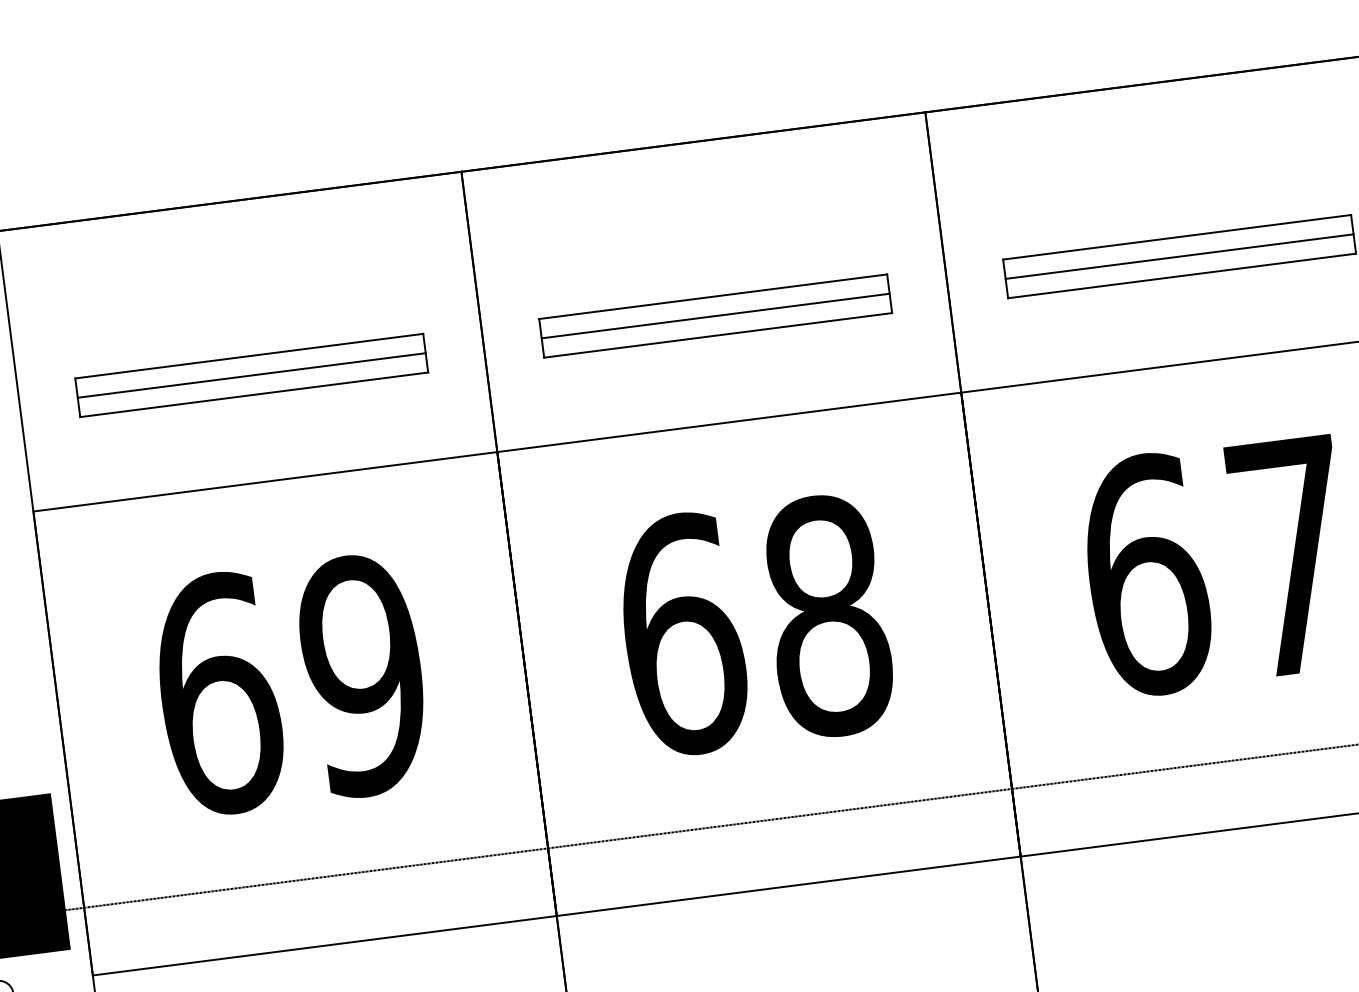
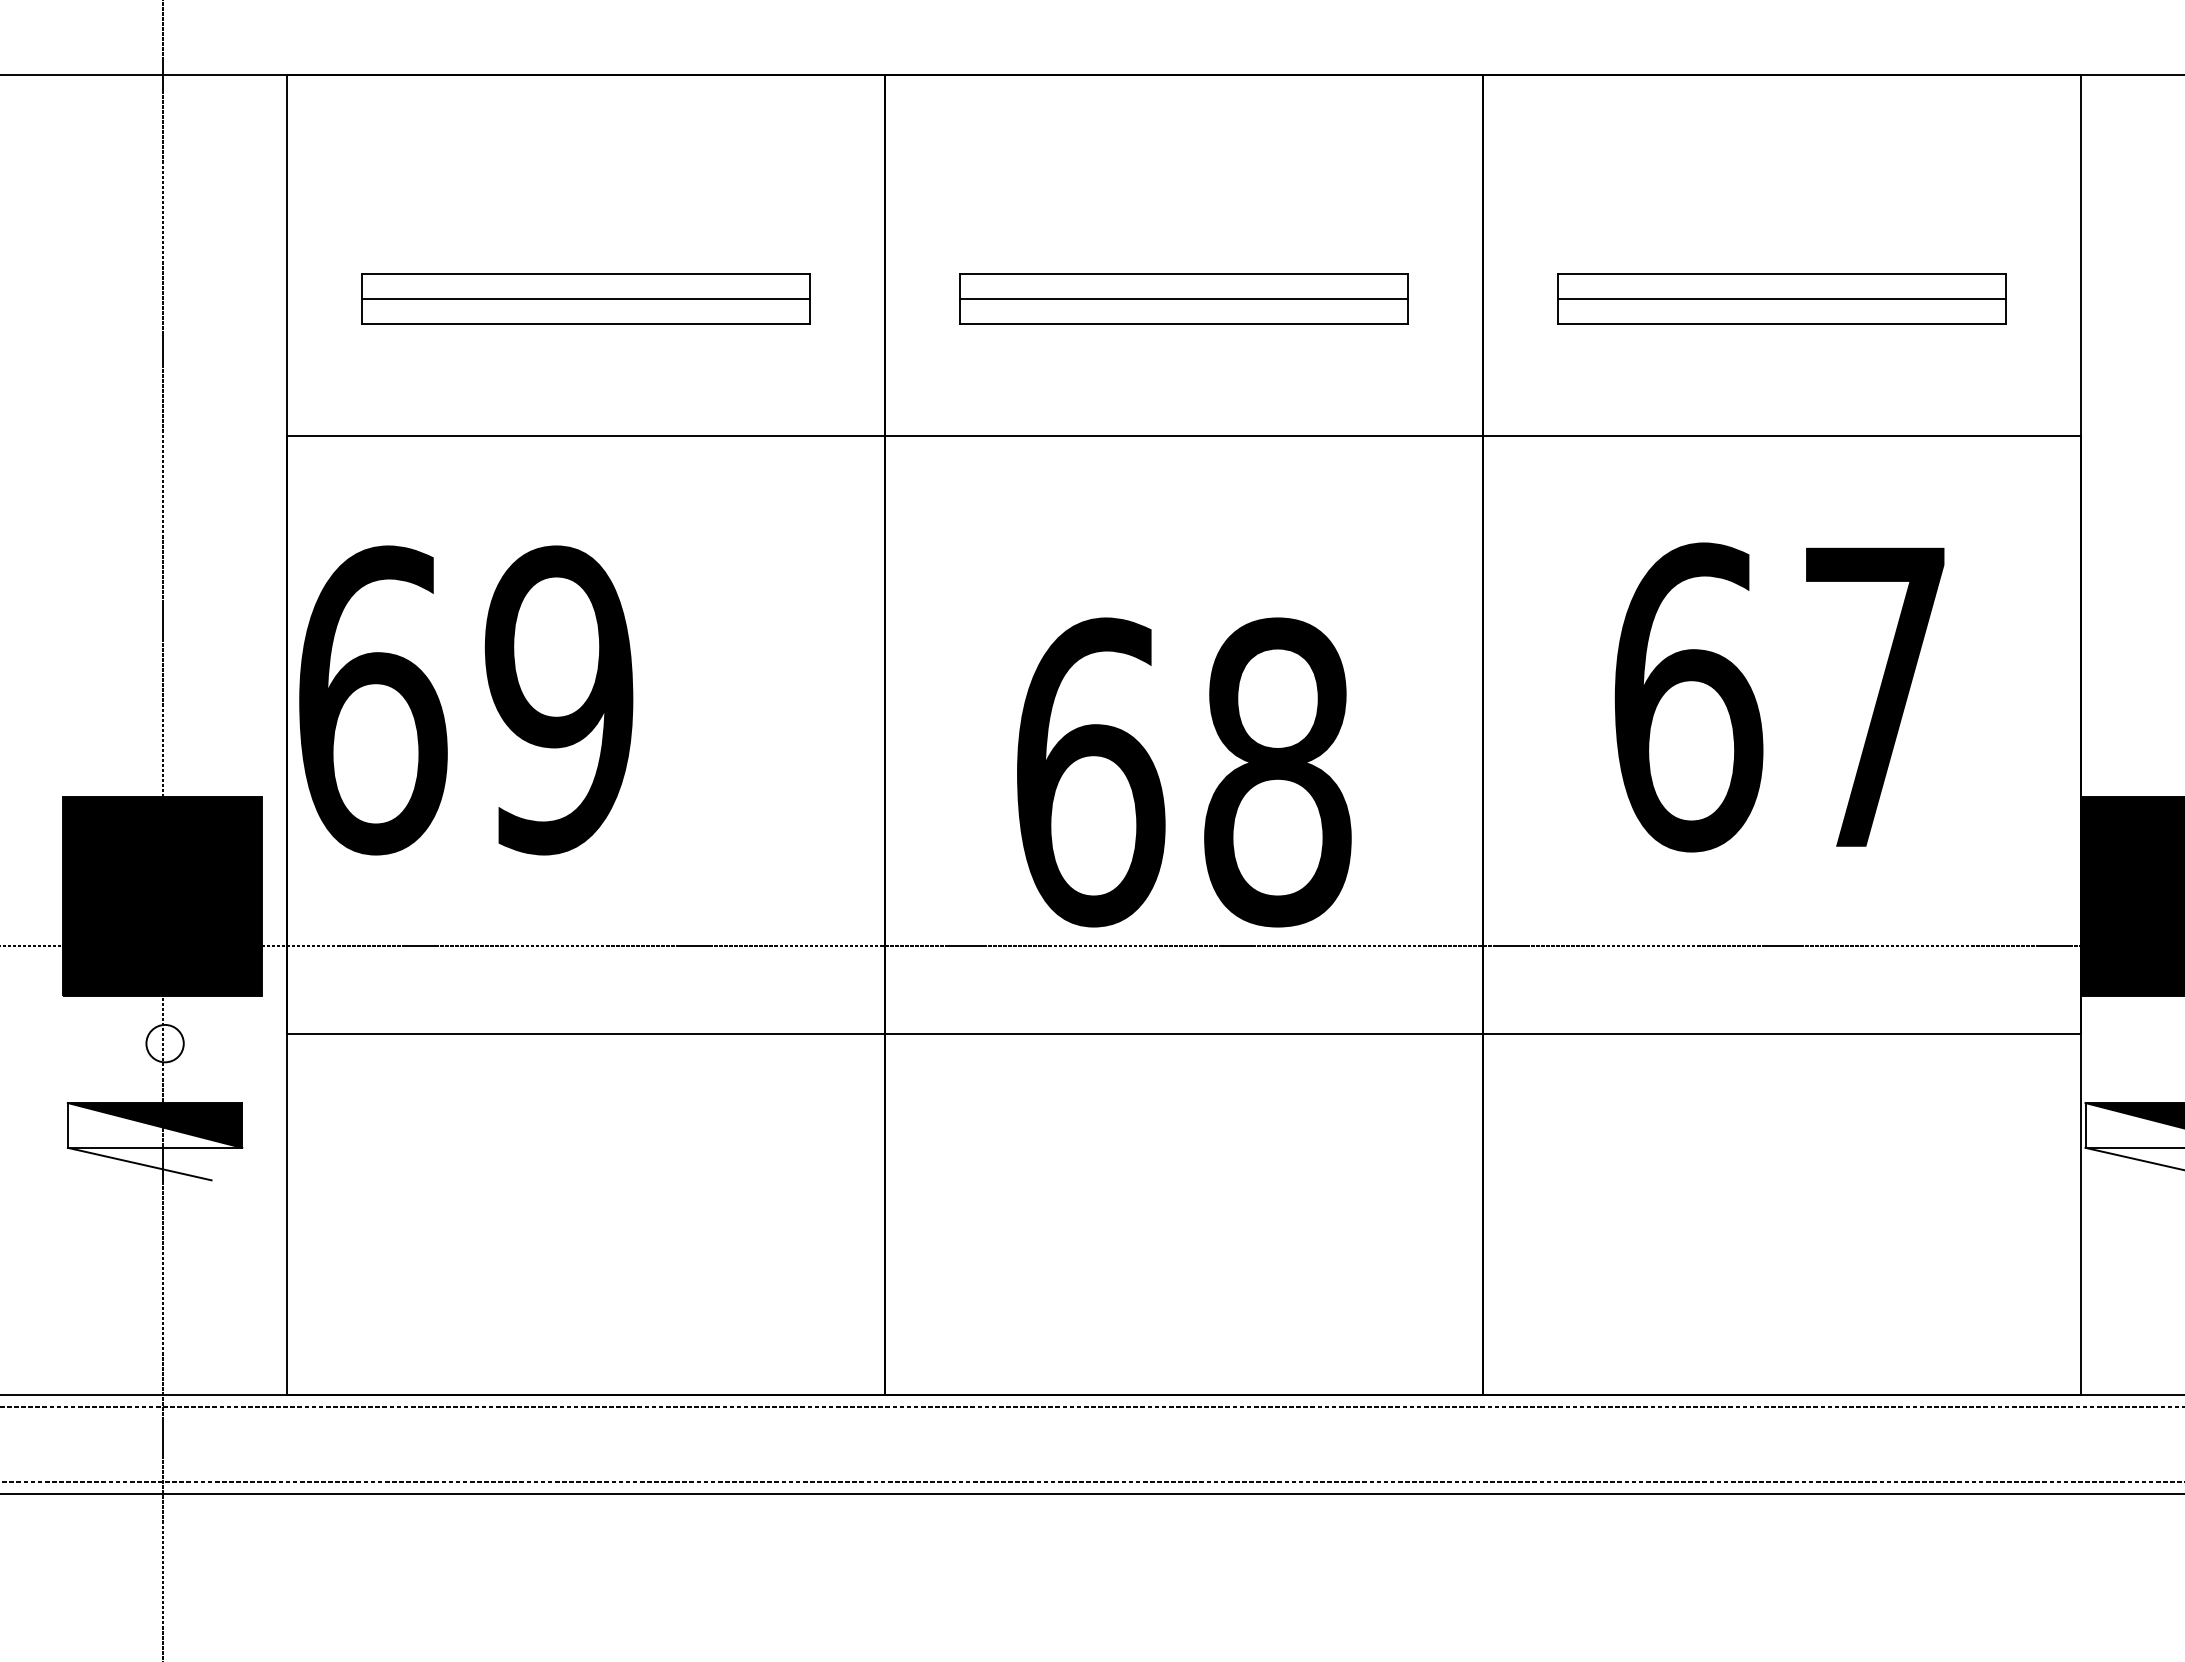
text: (755, 625) -> (1184, 772), moved
text: (291, 684) -> (466, 700), moved

